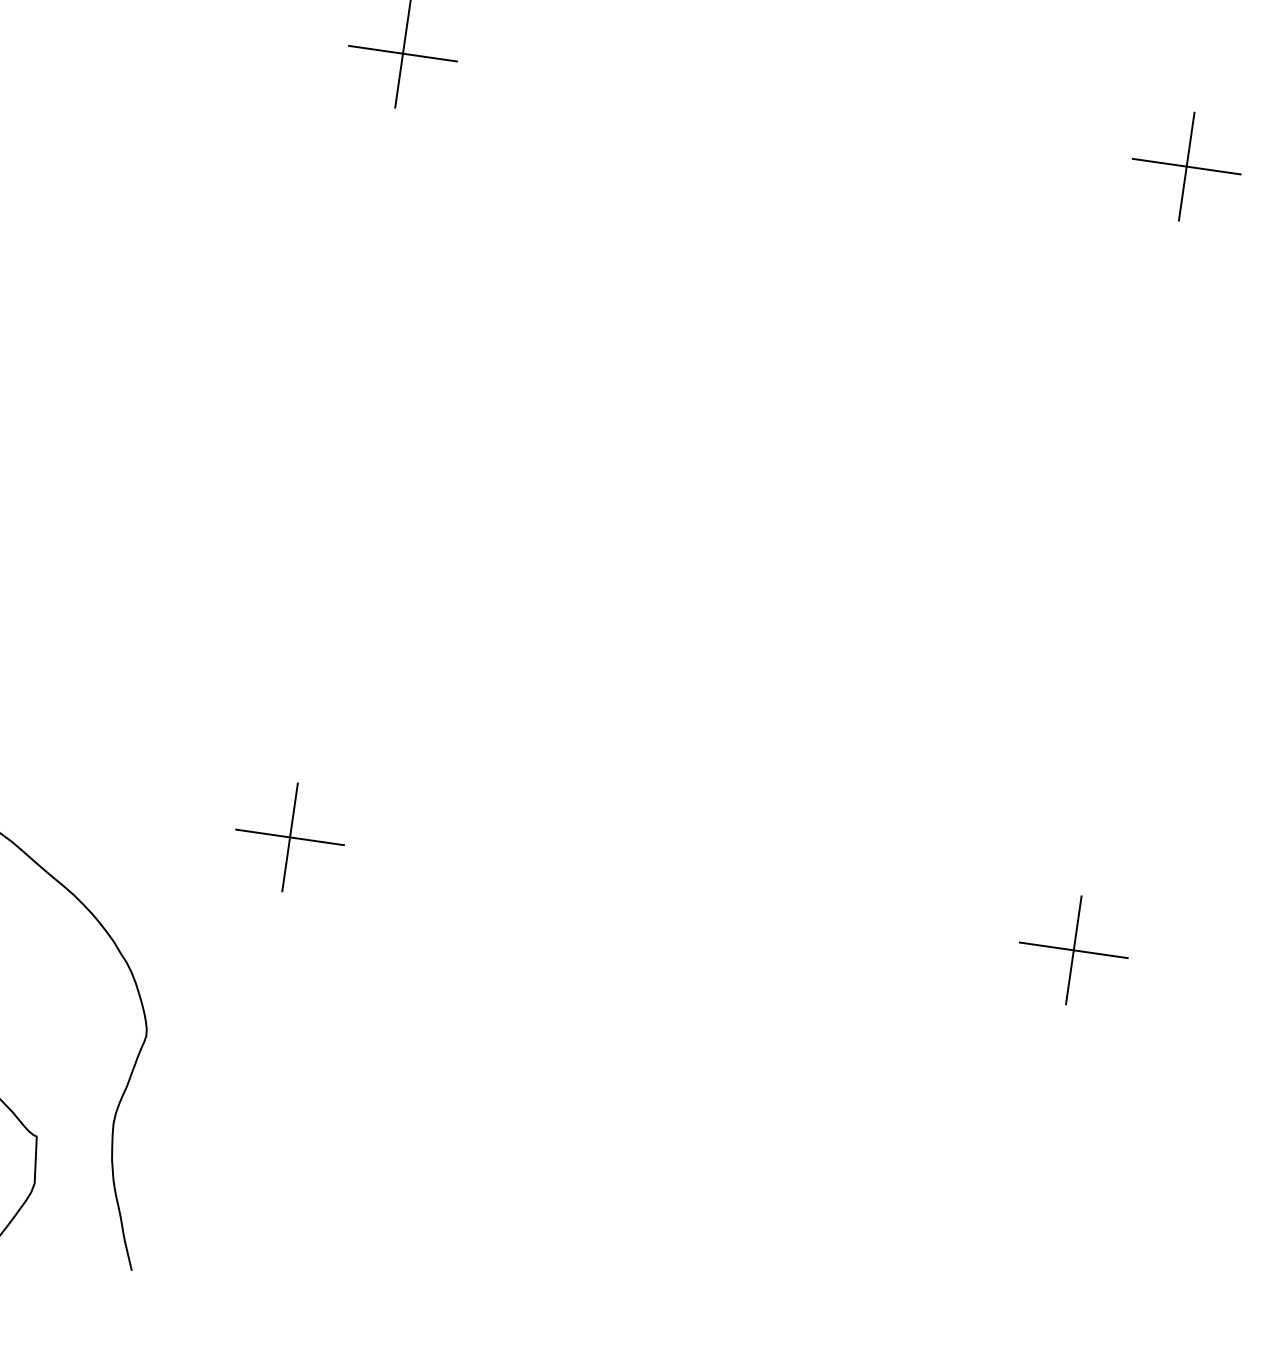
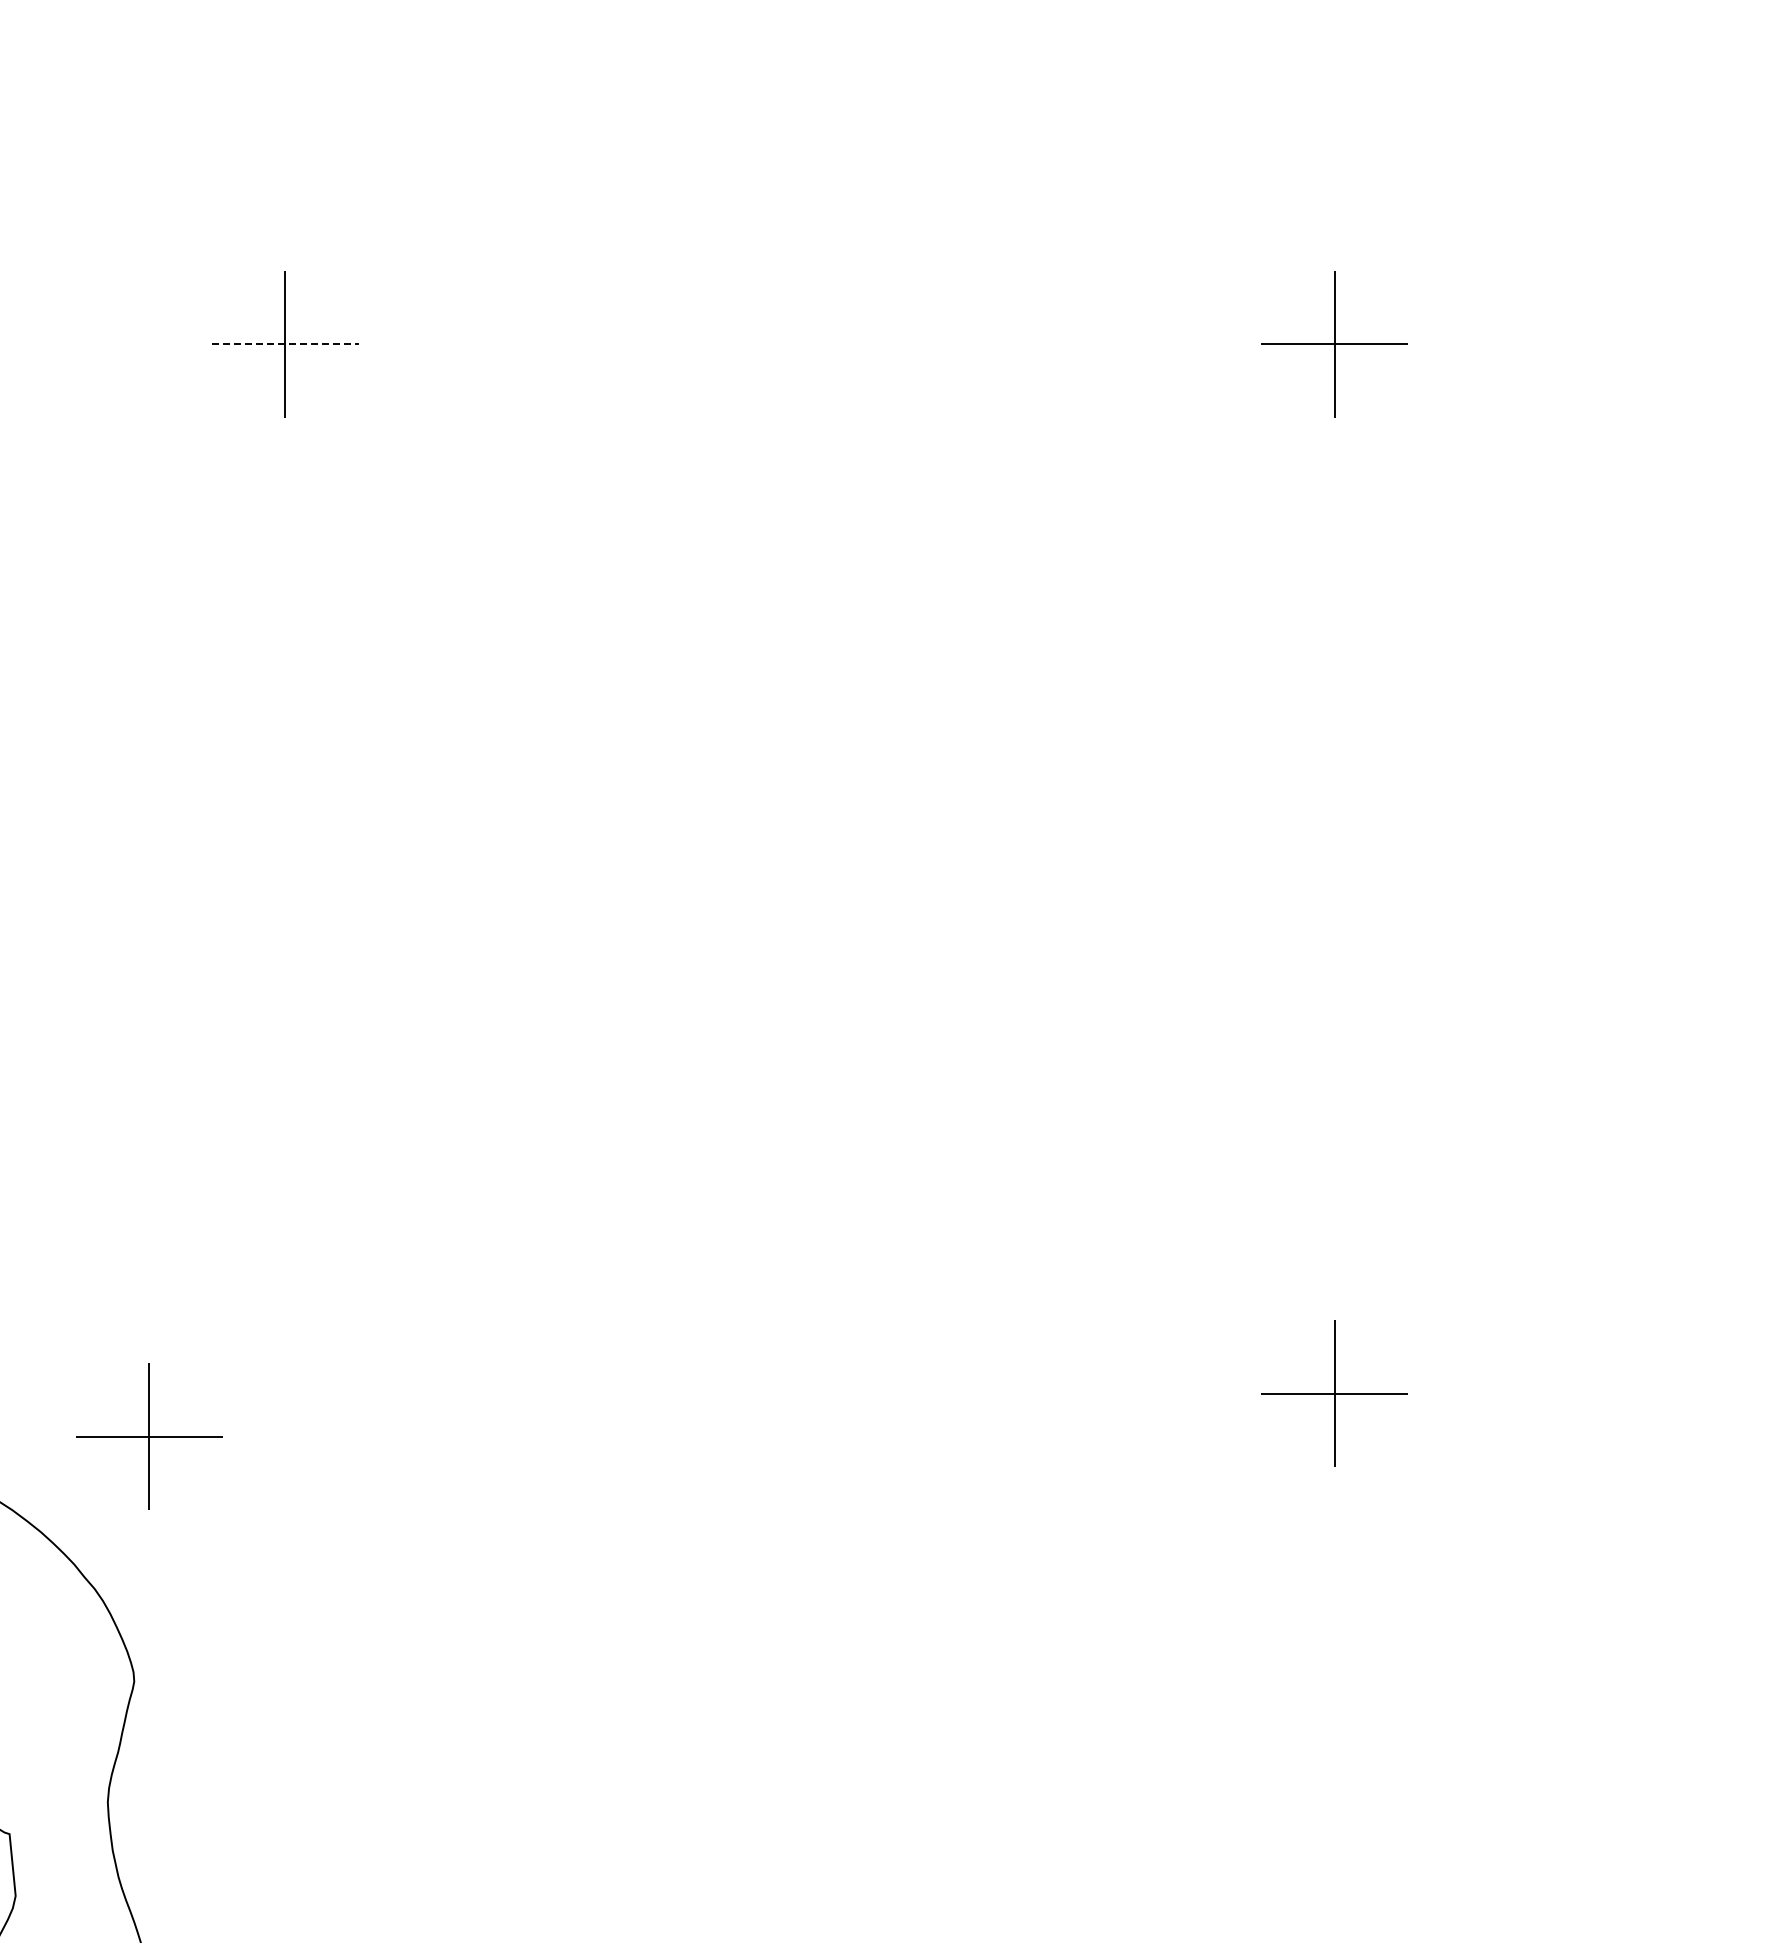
line: (403, 53) -> (285, 344), solid -> dashed
part: (290, 837) -> (149, 1436), moved

